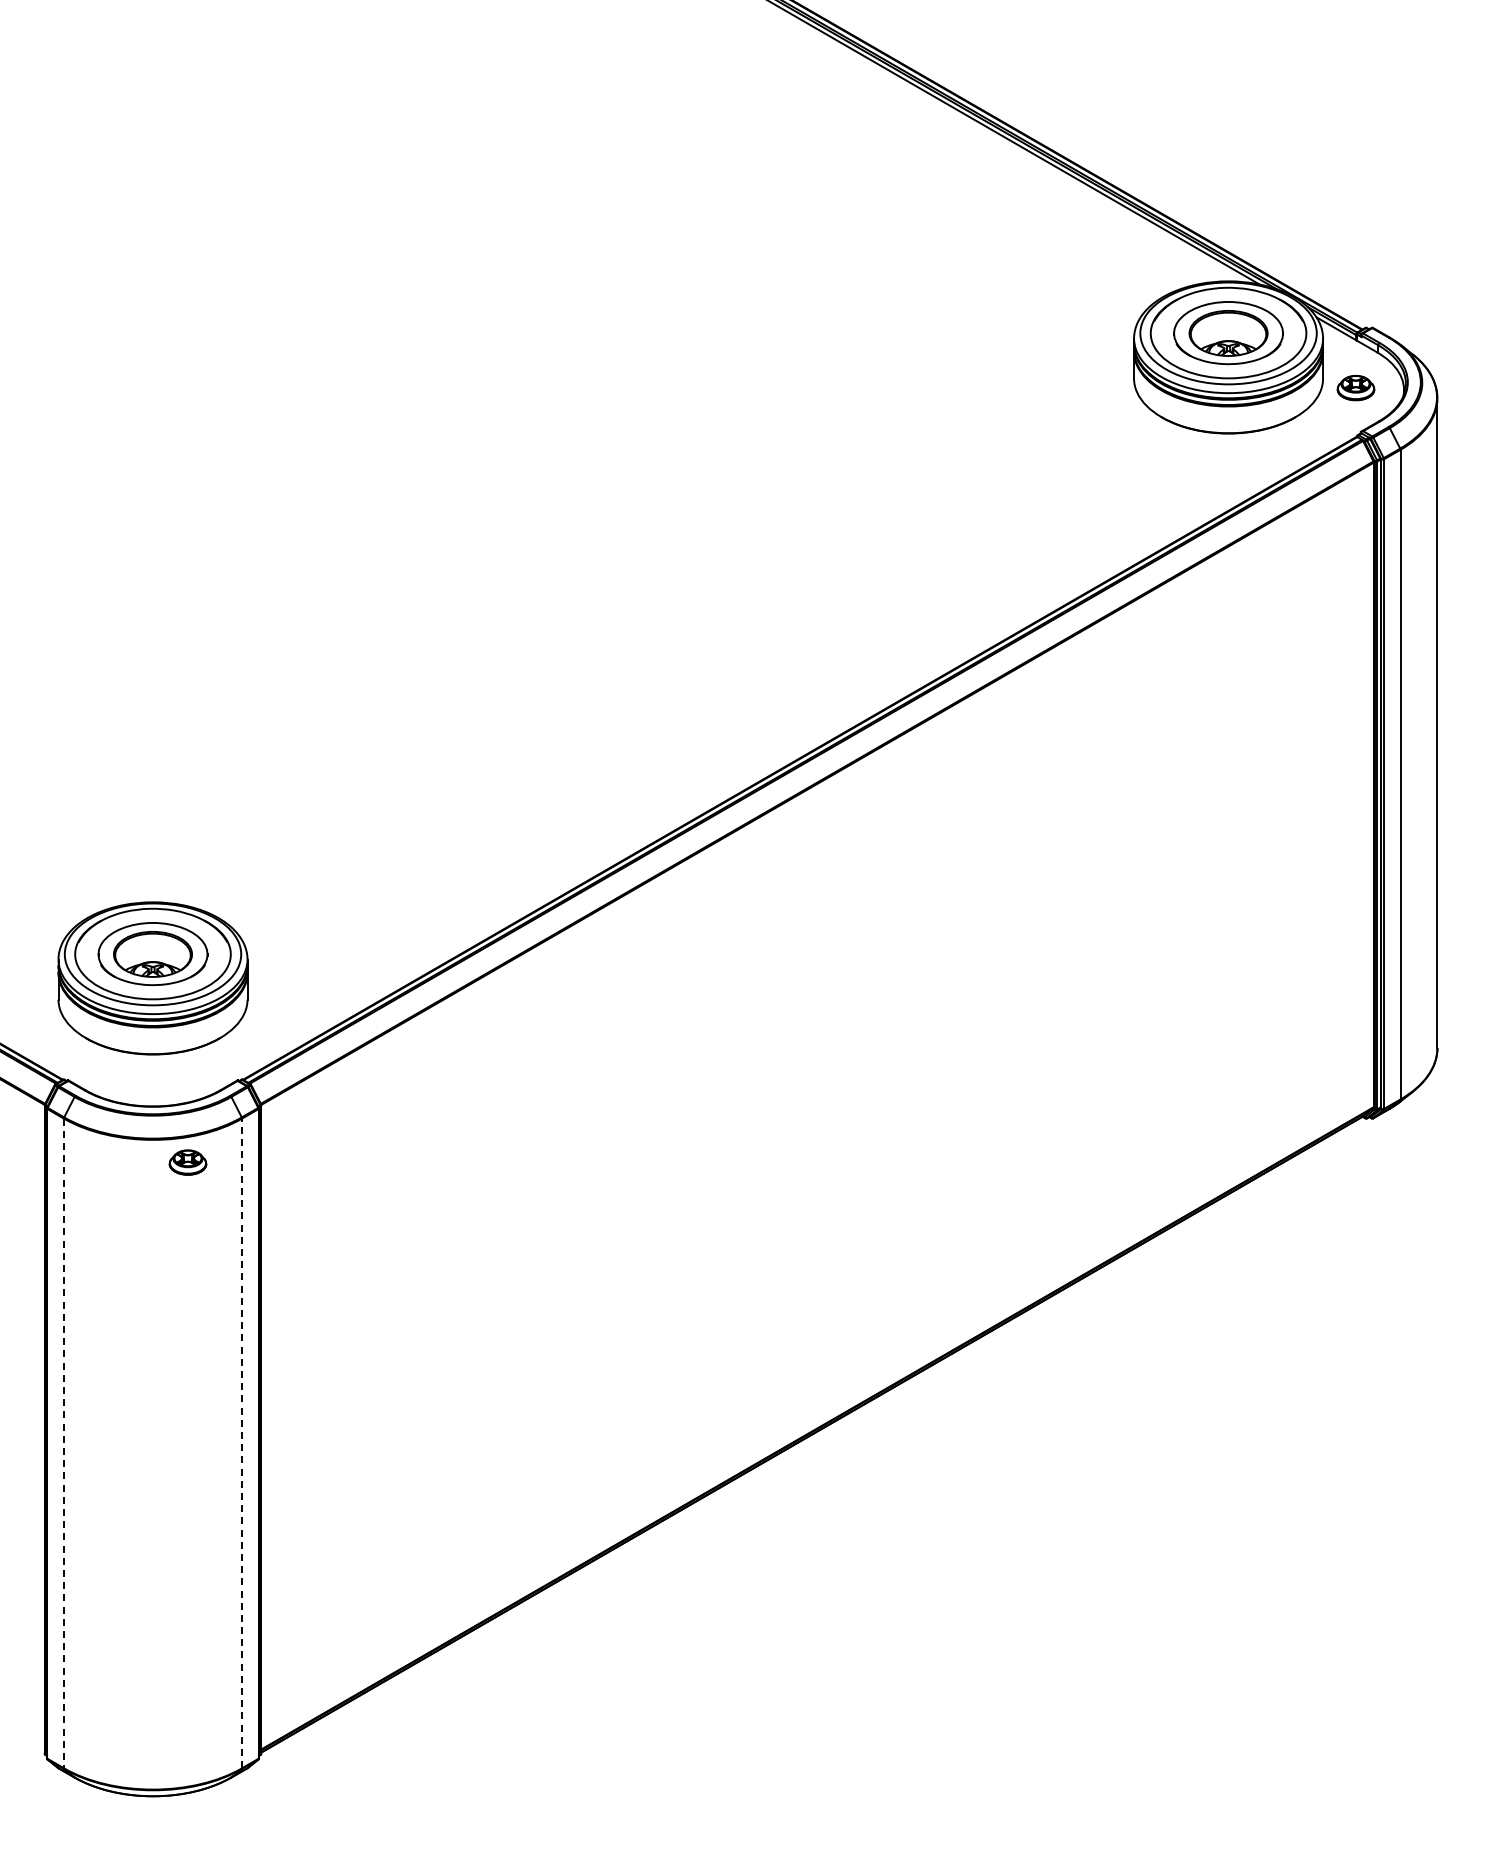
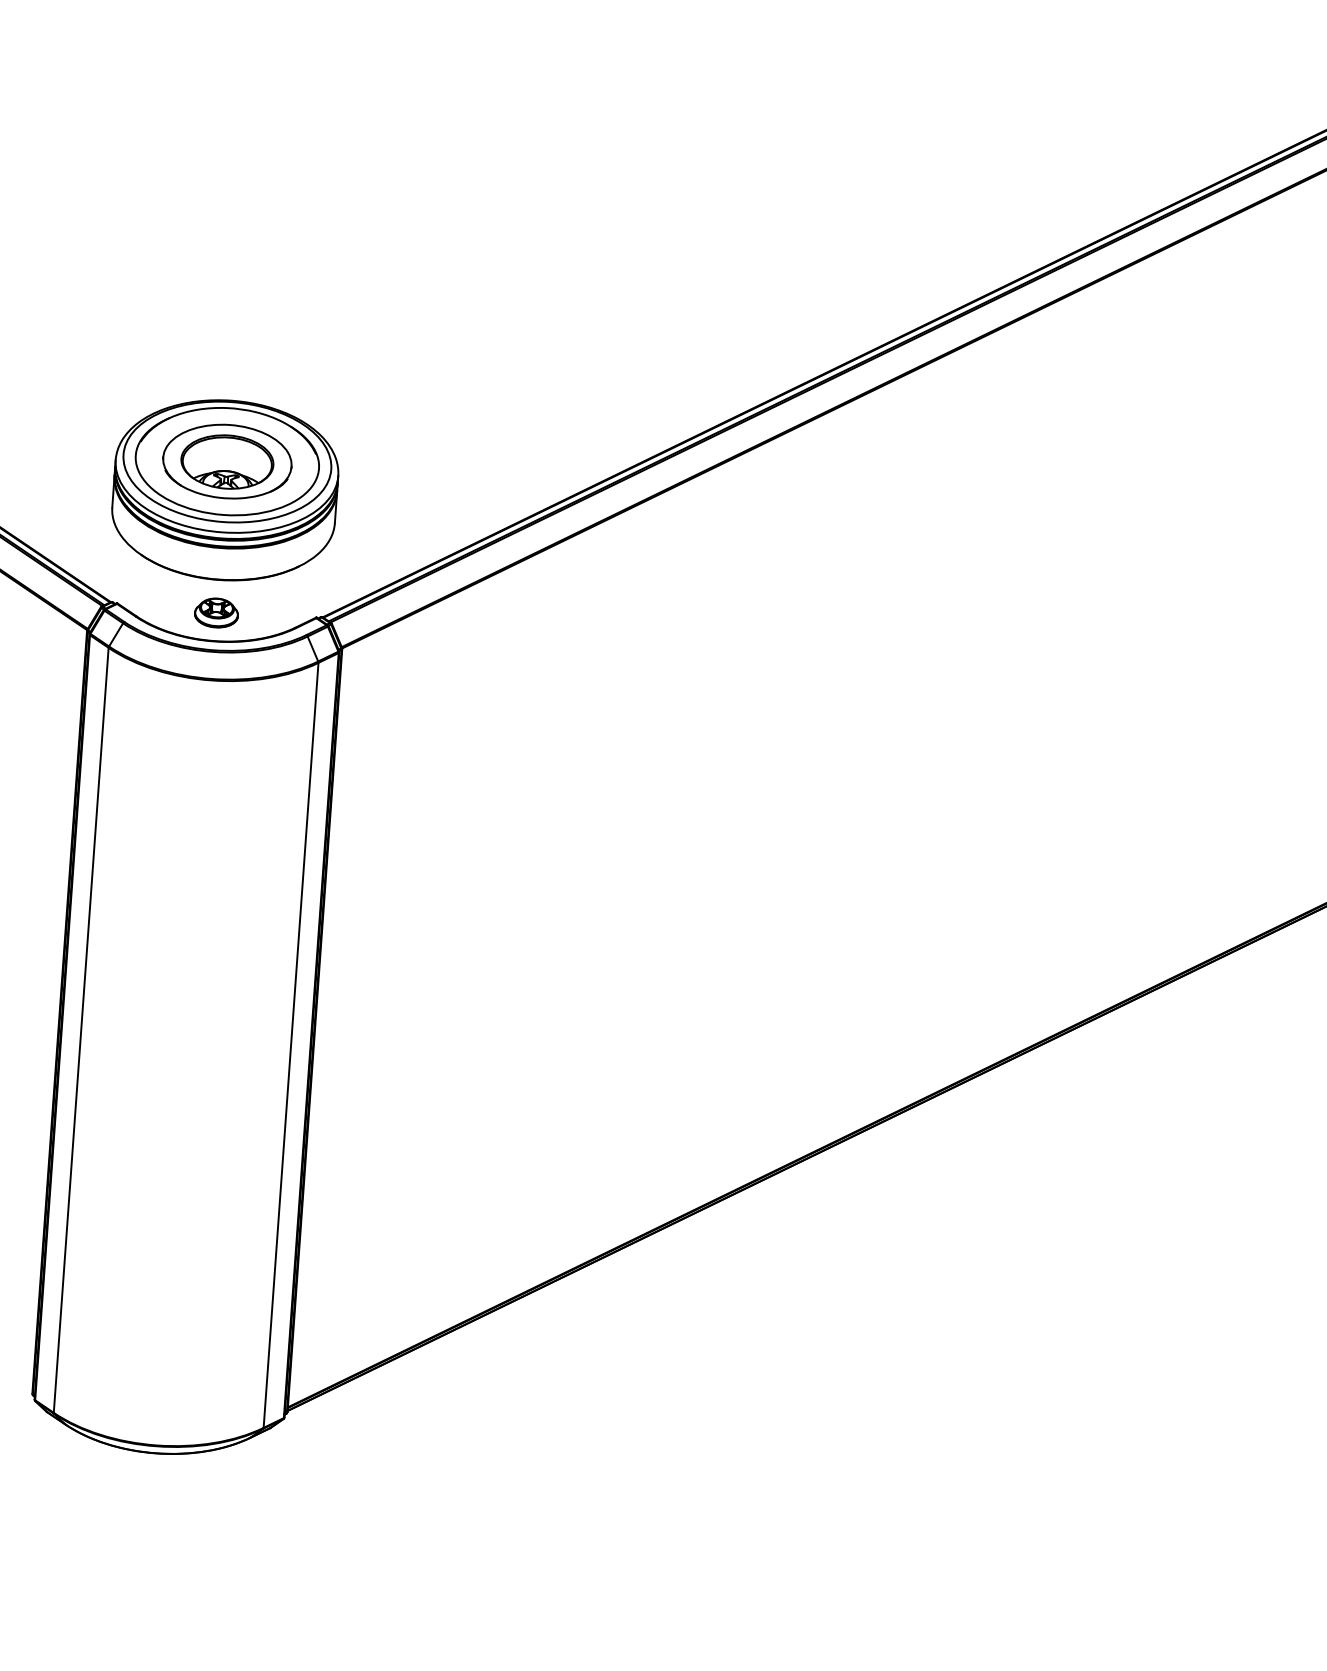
part: (187, 1162) -> (216, 612), moved
line: (63, 1443) -> (80, 1030), dashed -> solid
line: (242, 1443) -> (291, 1045), dashed -> solid

